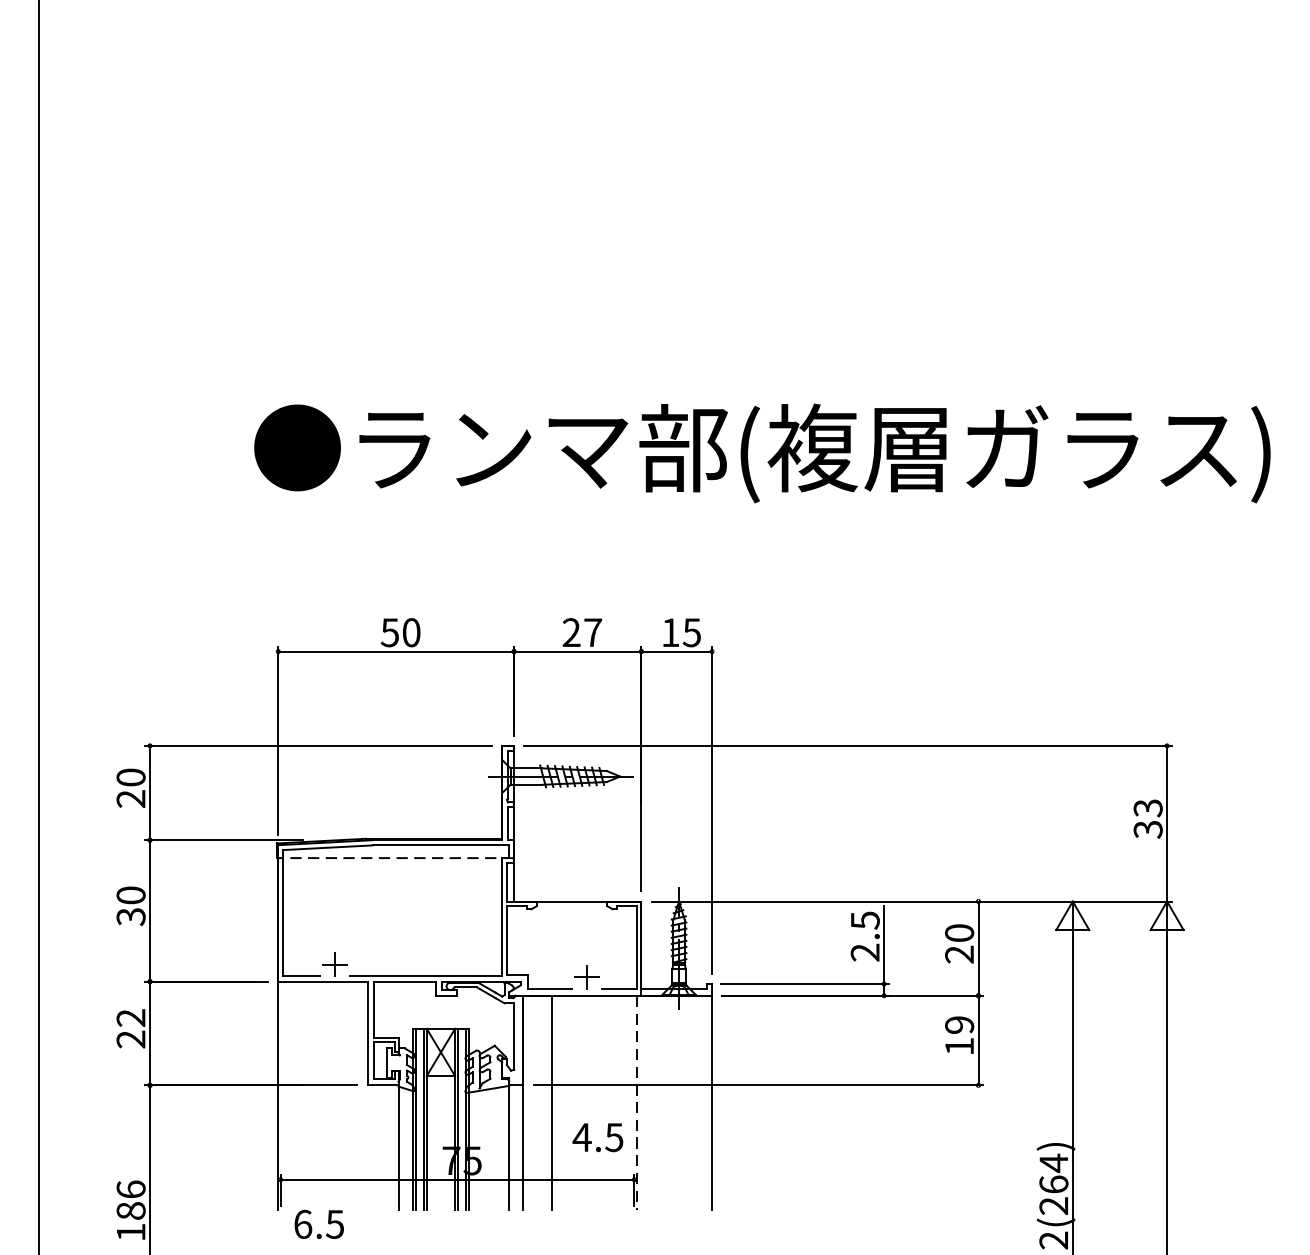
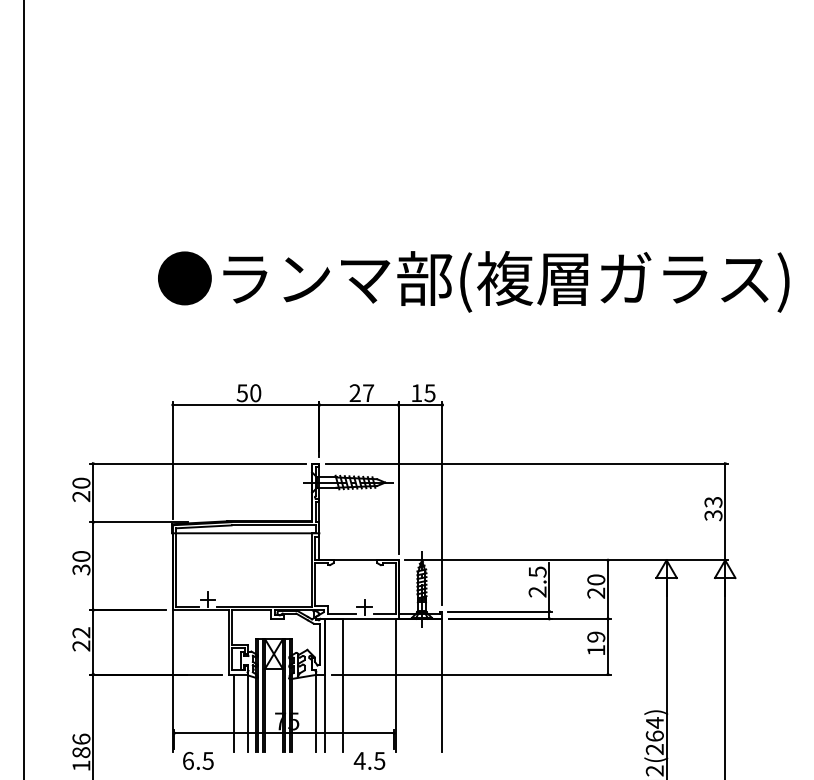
line: (395, 858) -> (245, 533), dashed -> solid
line: (636, 1103) -> (395, 685), dashed -> solid
text: (597, 1136) -> (369, 760), moved
line: (377, 1148) -> (234, 713), added

